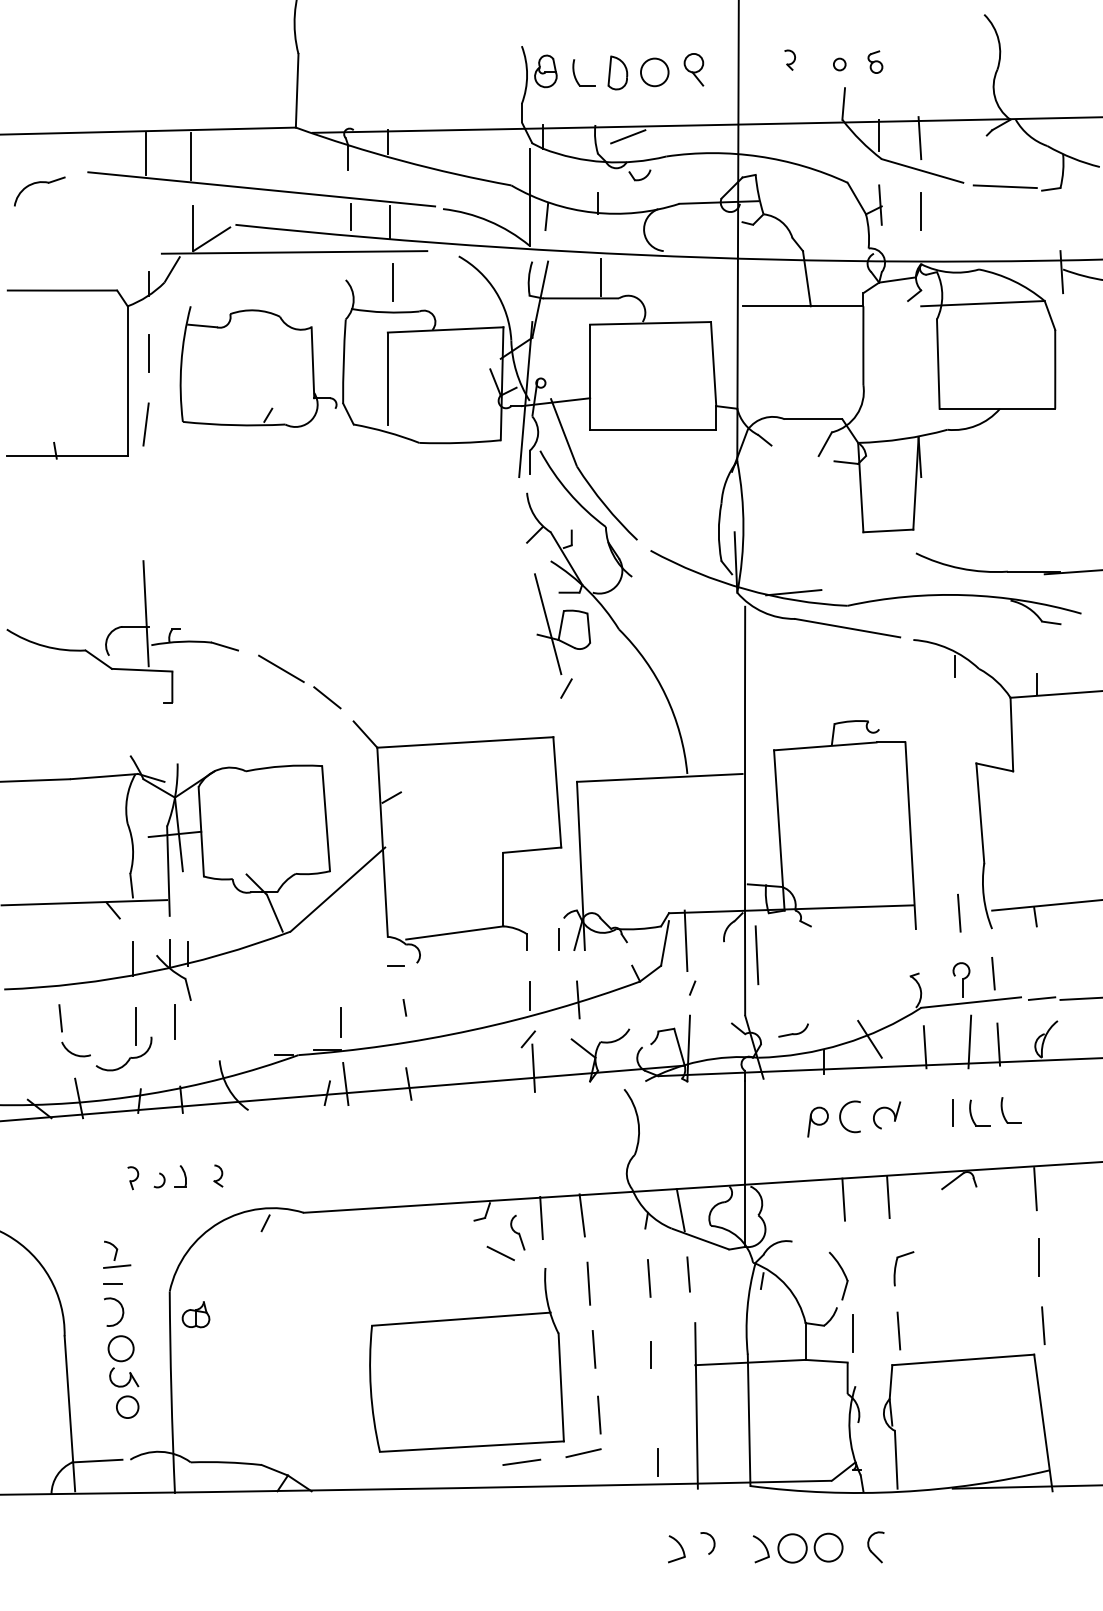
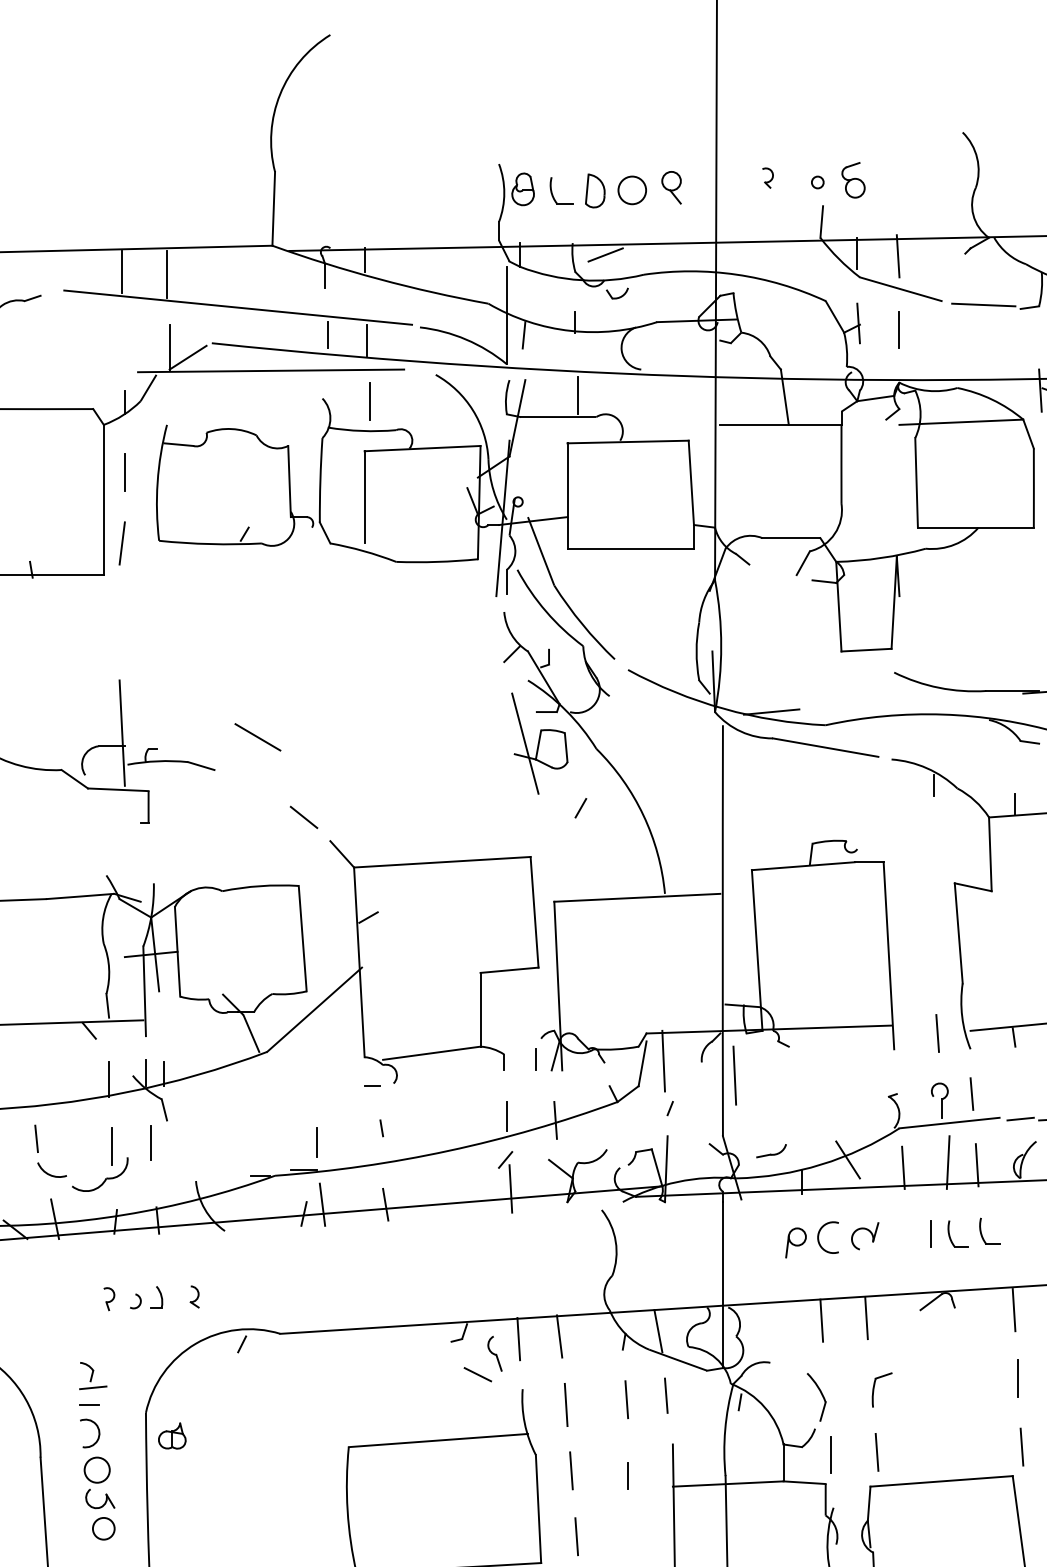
part: (875, 61) -> (853, 179), size x1.6
line: (281, 668) -> (258, 736), moved
line: (566, 688) -> (580, 808), moved

